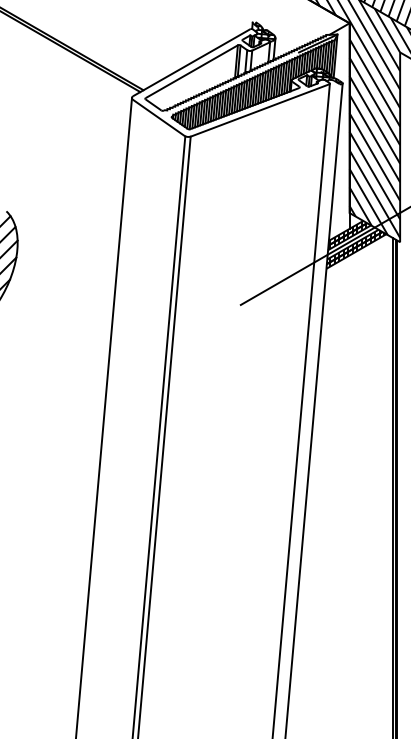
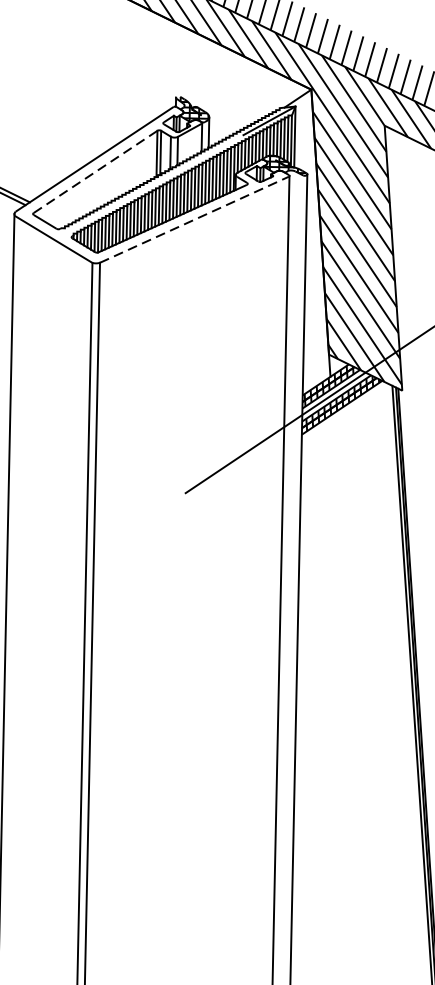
line: (192, 71) -> (96, 171), solid -> dashed
line: (260, 110) -> (195, 219), solid -> dashed

